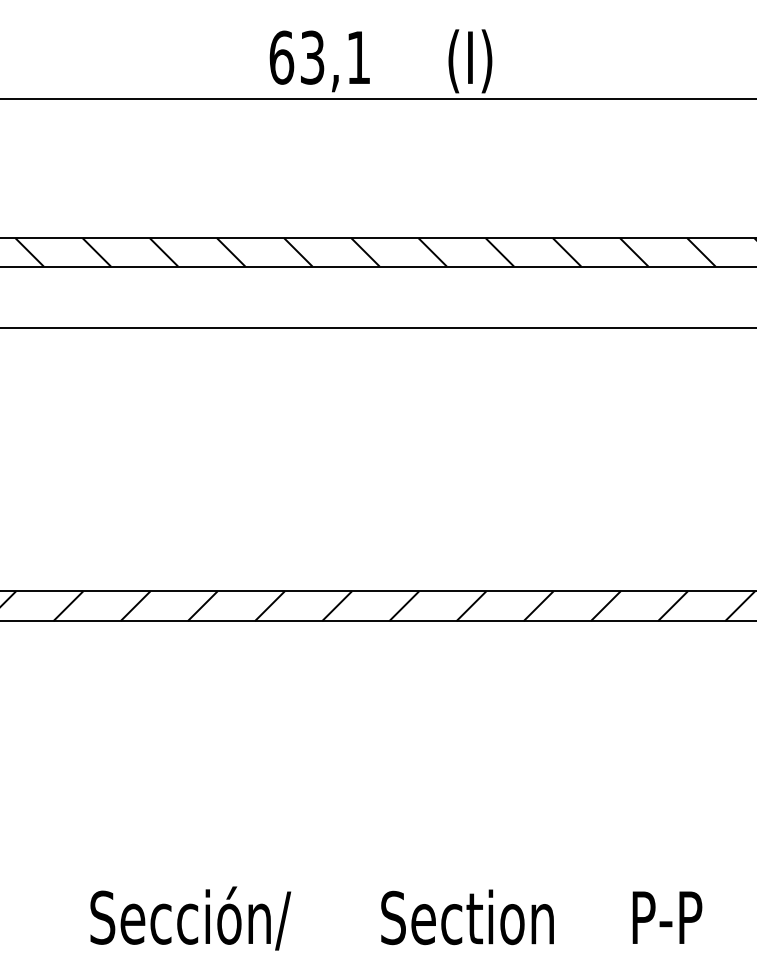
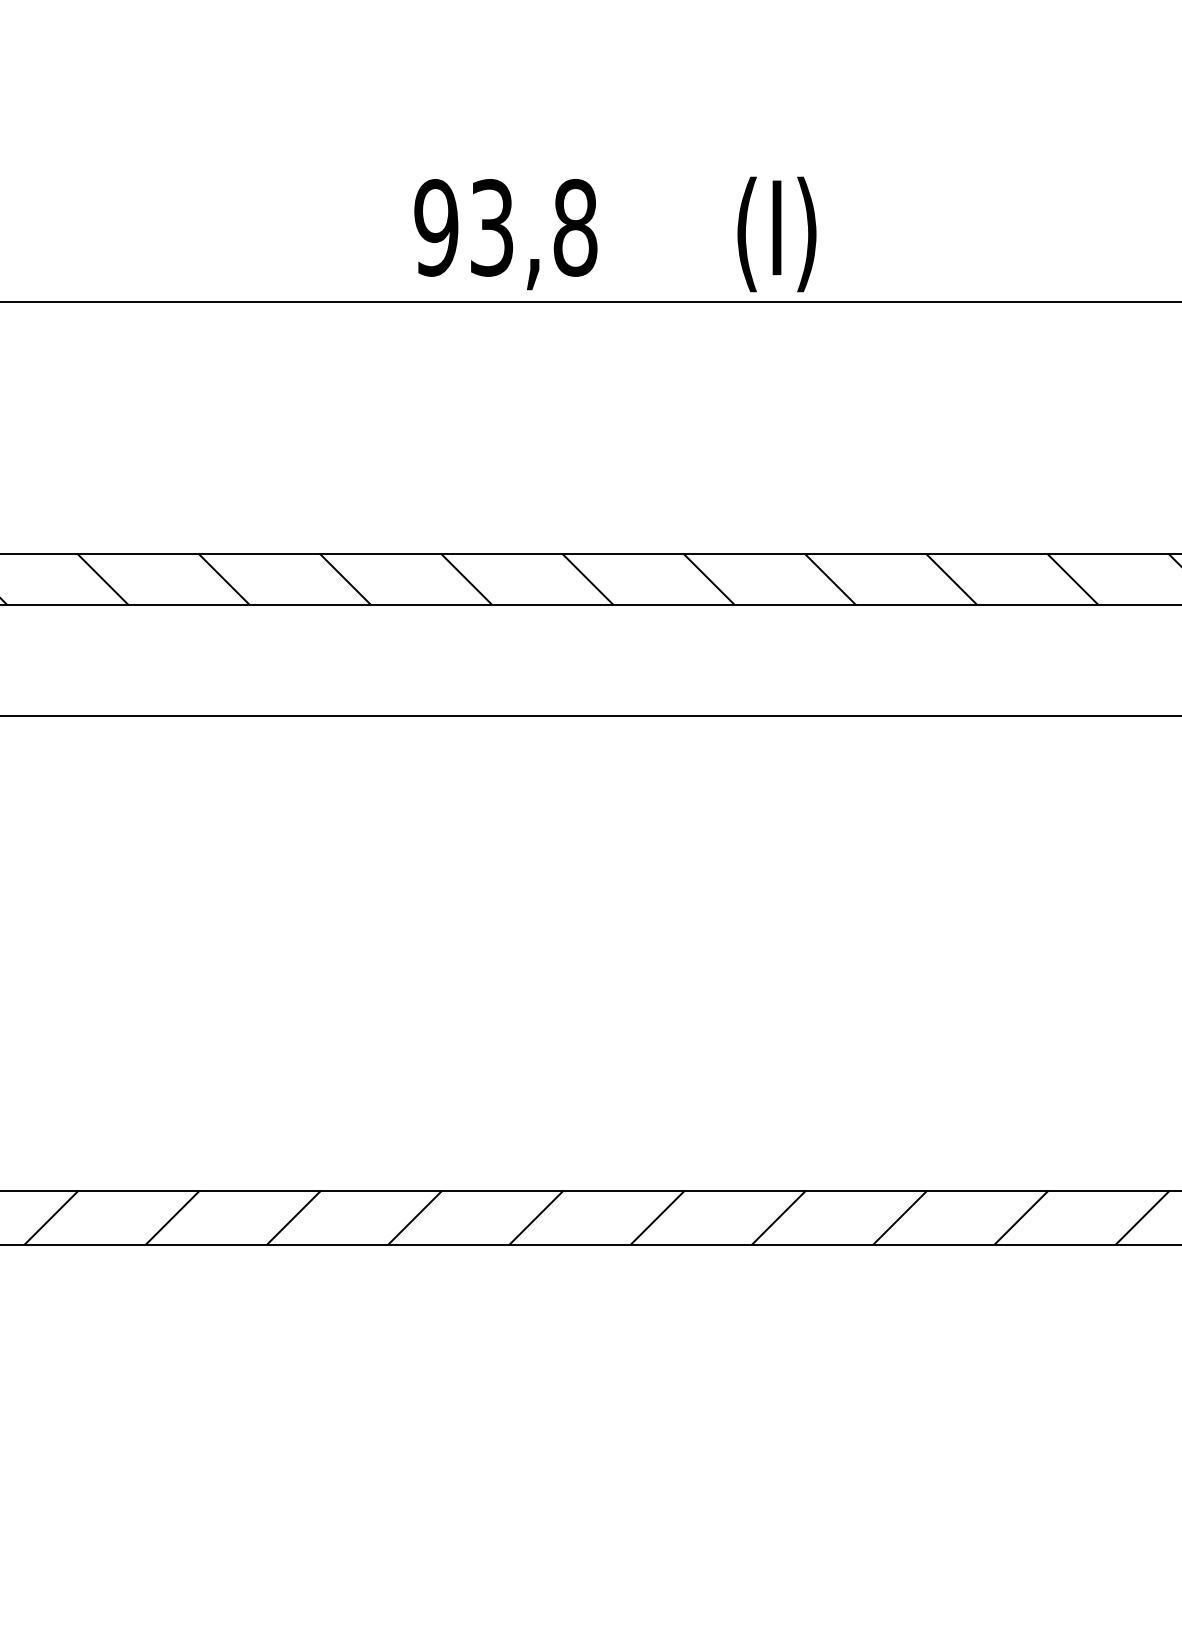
text: (319, 57) -> (504, 227), 63,1 -> 93,8

